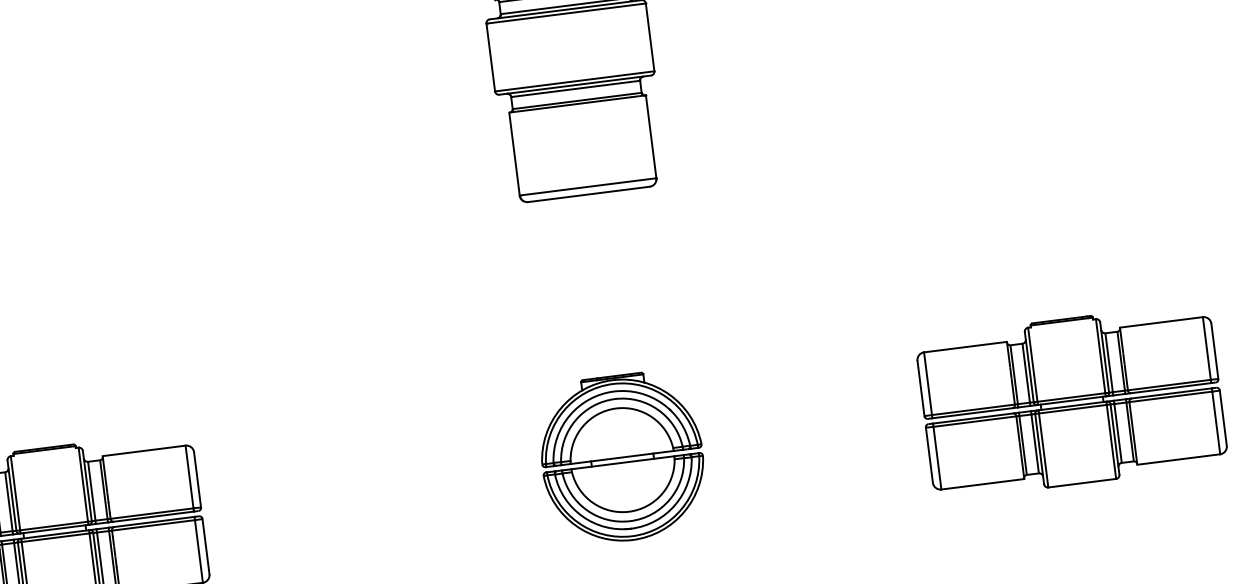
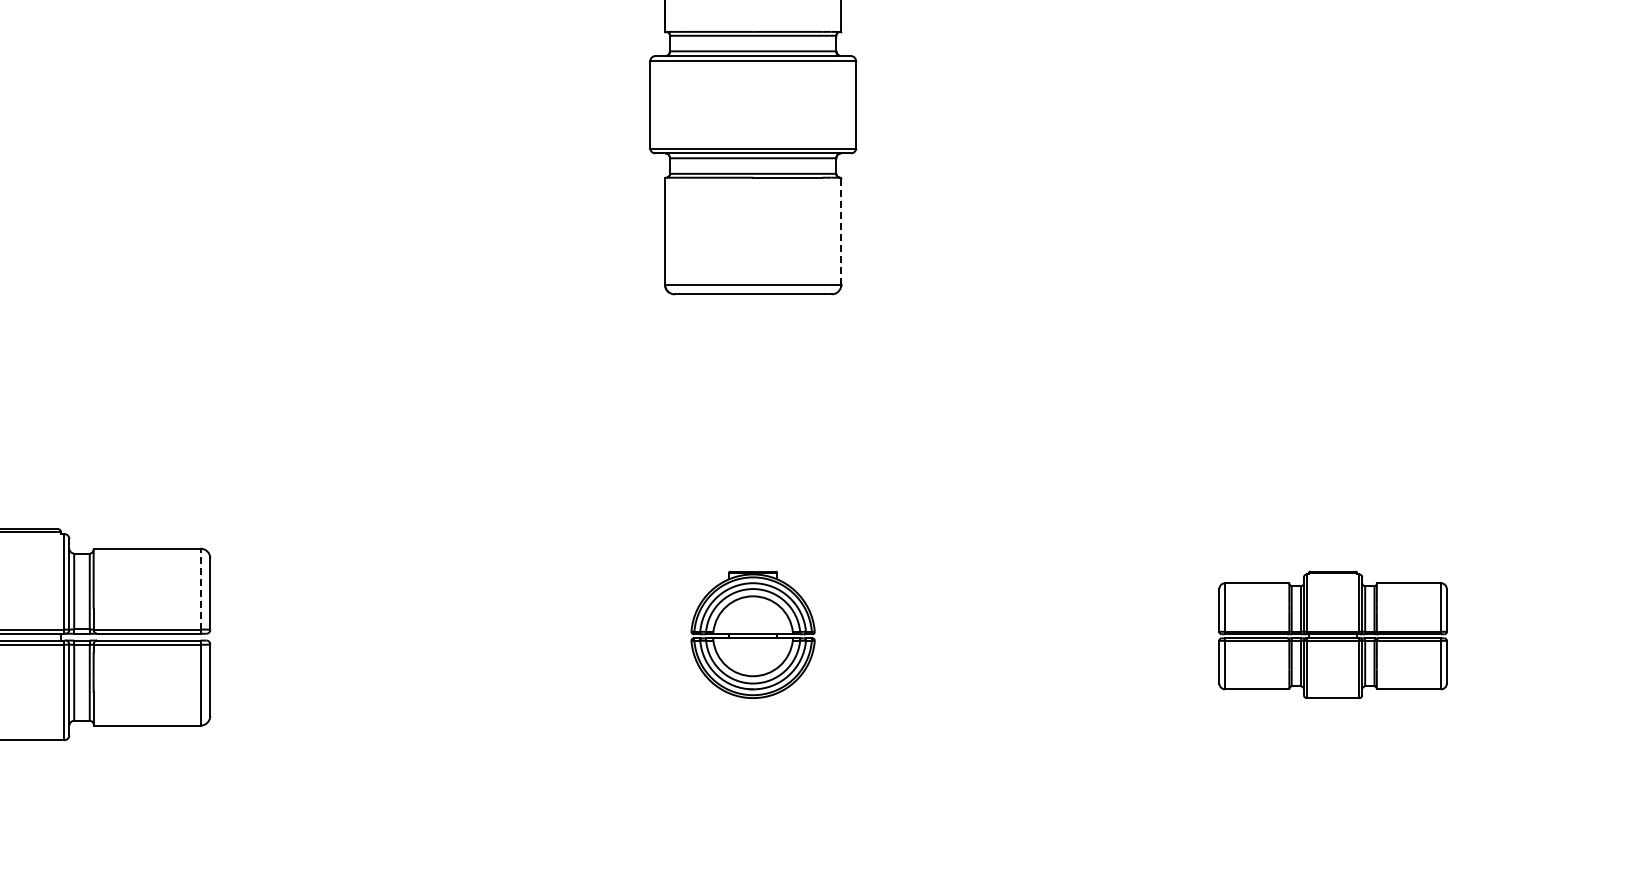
line: (651, 136) -> (841, 230), solid -> dashed
part: (1071, 401) -> (1332, 634), size x0.6
part: (621, 458) -> (752, 634), size x0.6
line: (189, 476) -> (200, 588), solid -> dashed

